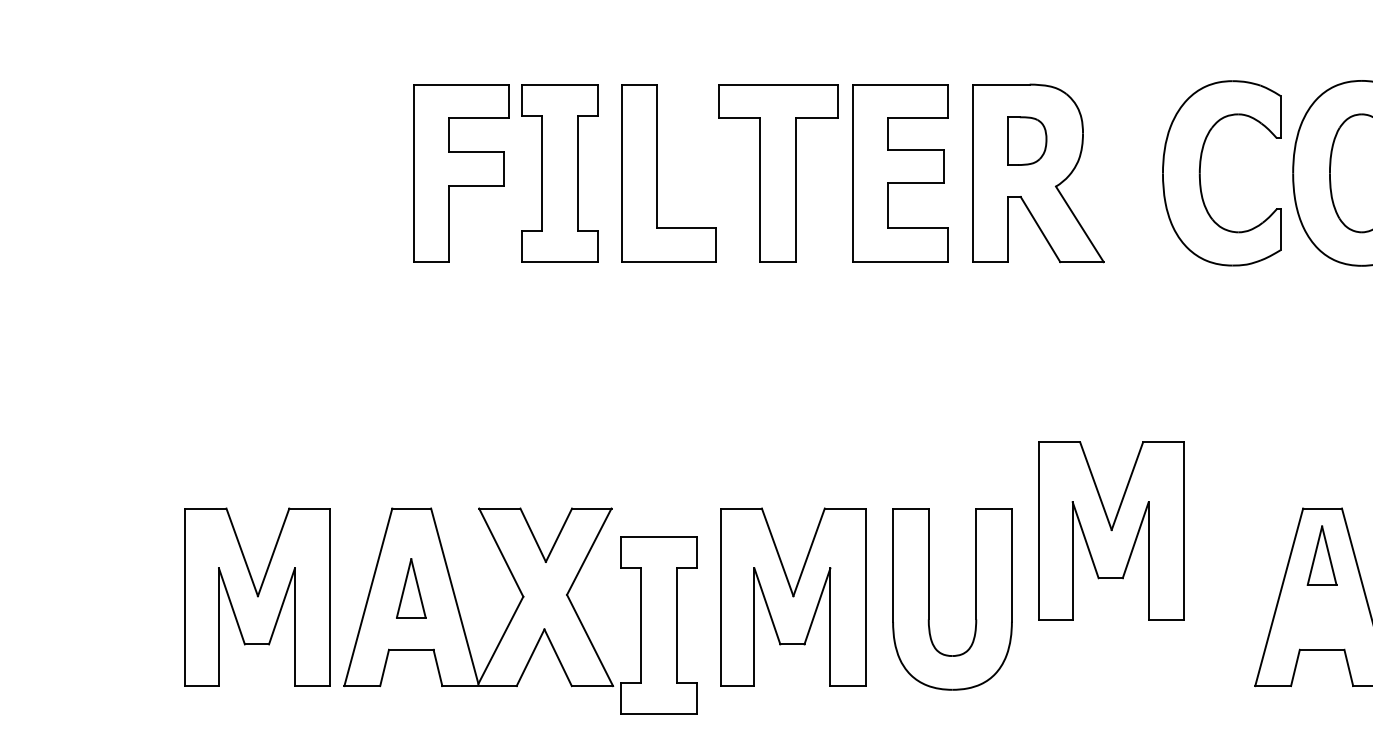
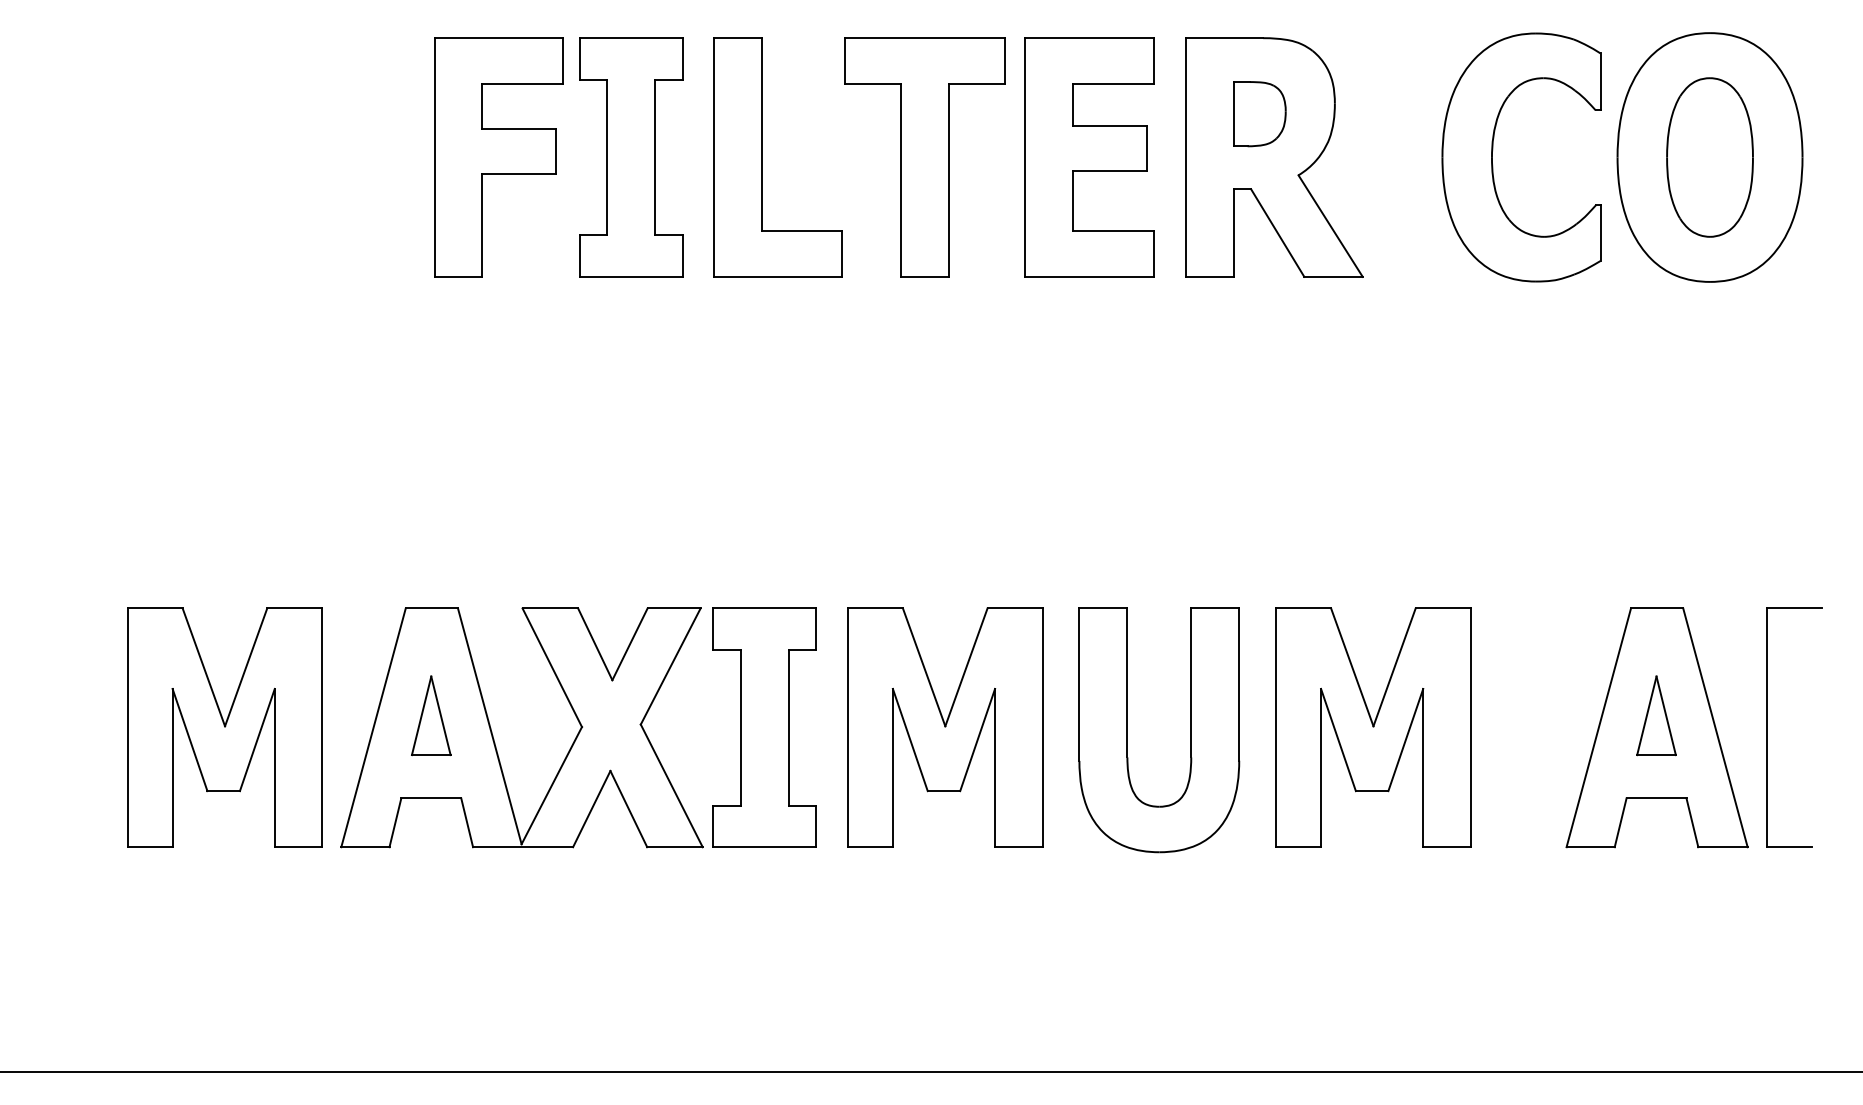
part: (1111, 530) -> (1373, 727), moved
part: (1322, 555) -> (1656, 715), moved
part: (658, 625) -> (764, 727), moved

